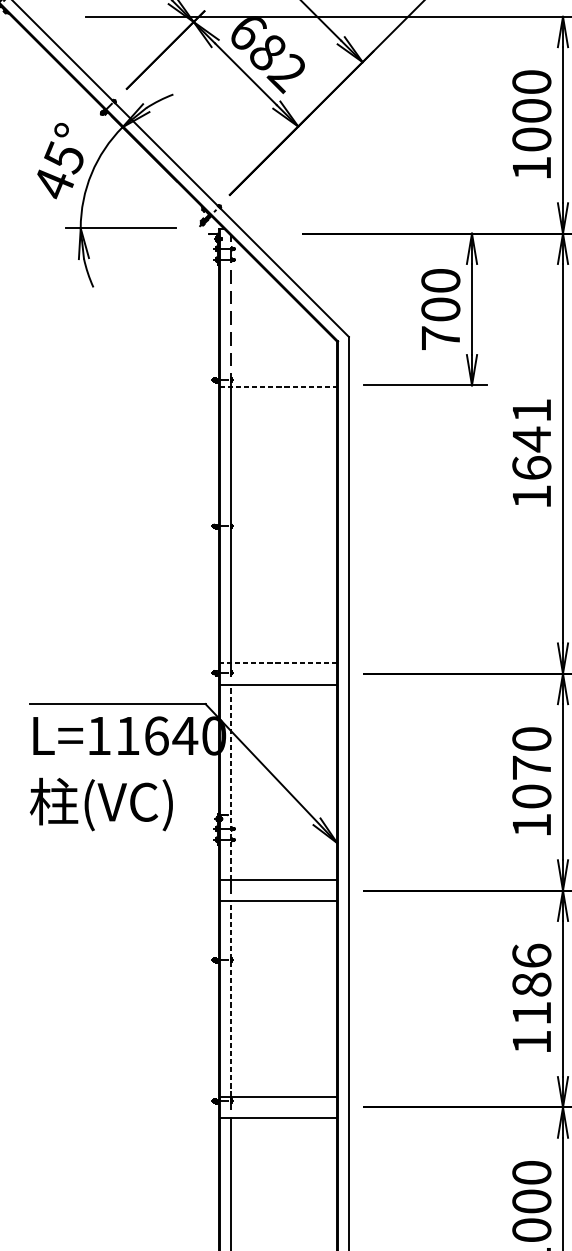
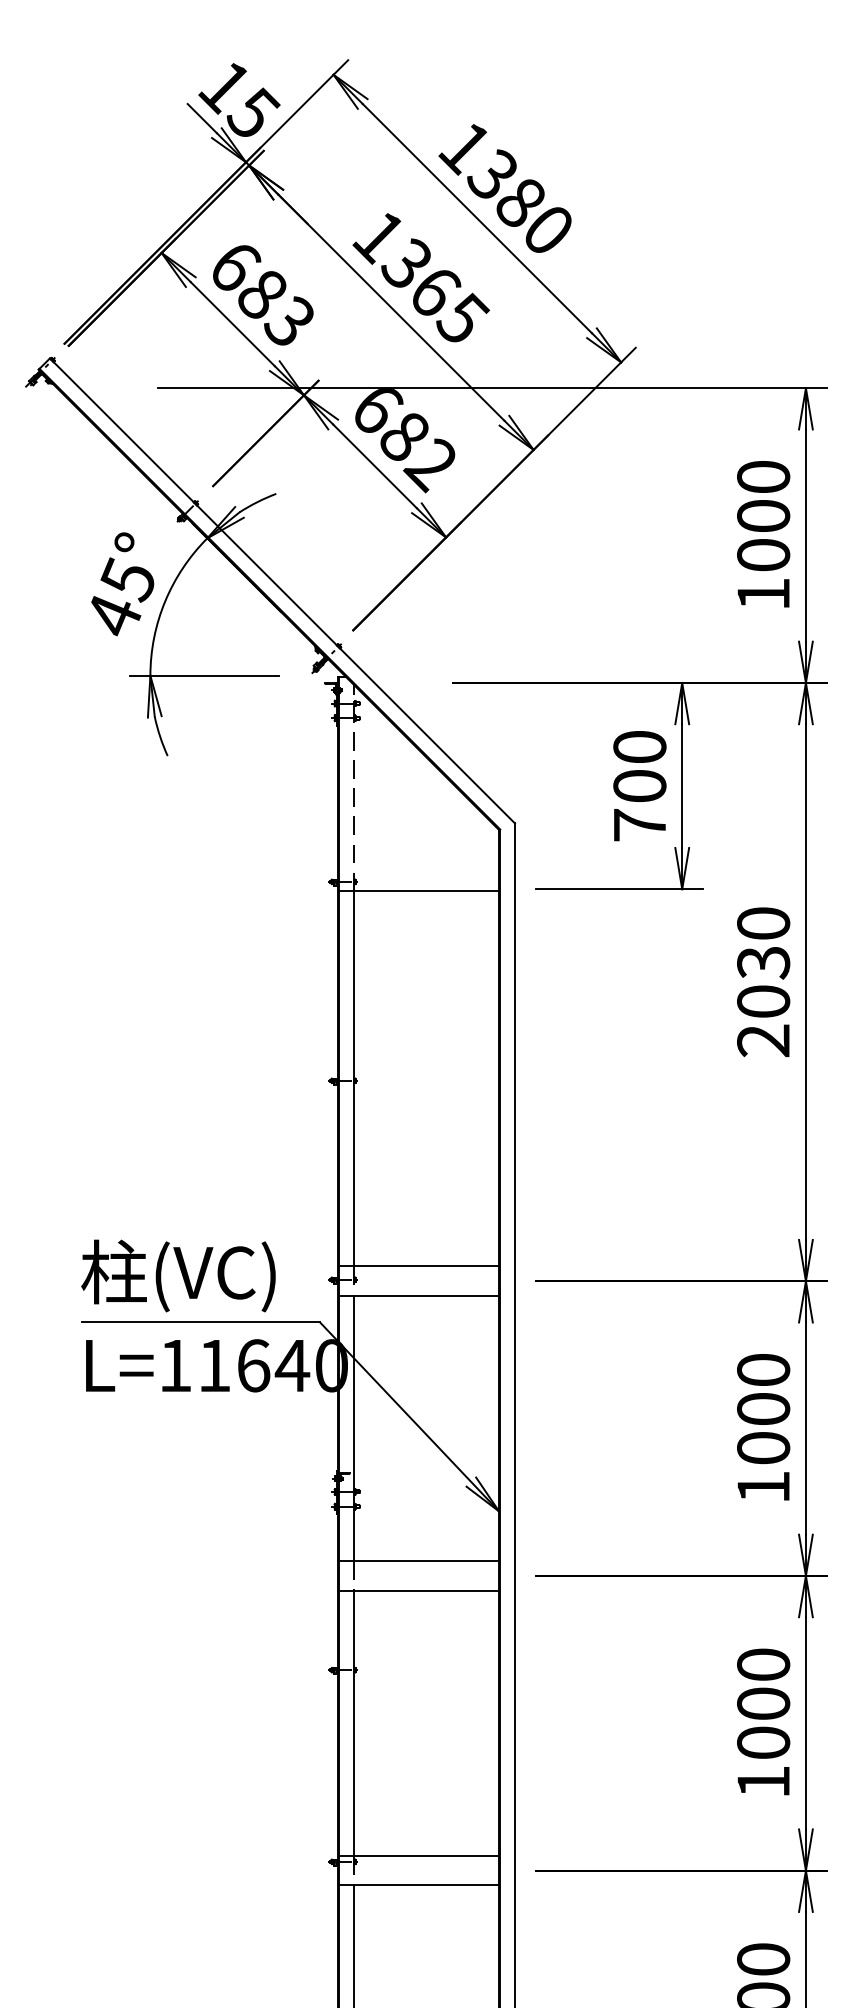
line: (278, 387) -> (419, 891), dashed -> solid
text: (531, 454) -> (763, 982), 1641 -> 2030
line: (278, 662) -> (419, 1266), dashed -> solid
text: (531, 767) -> (763, 1408), 1070 -> 1000
line: (230, 782) -> (354, 1428), dashed -> solid
text: (101, 804) -> (178, 1275), moved
text: (531, 984) -> (763, 1703), 1186 -> 1000
line: (230, 999) -> (354, 1723), dashed -> solid

